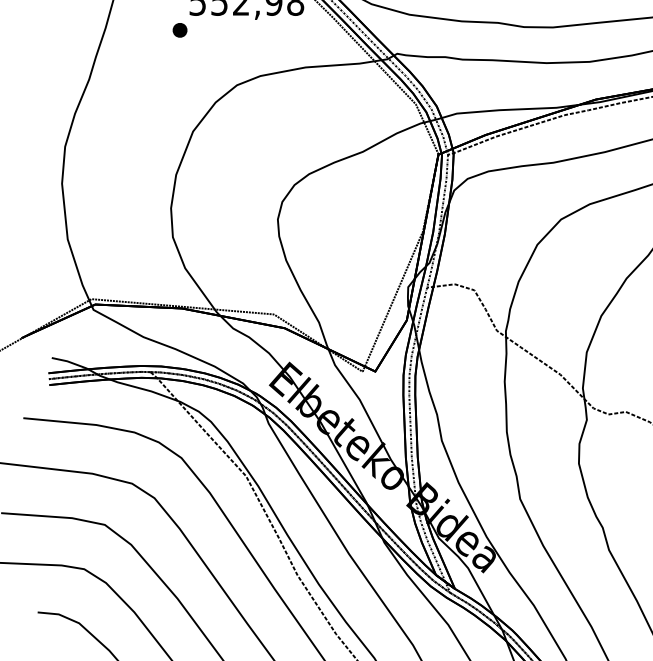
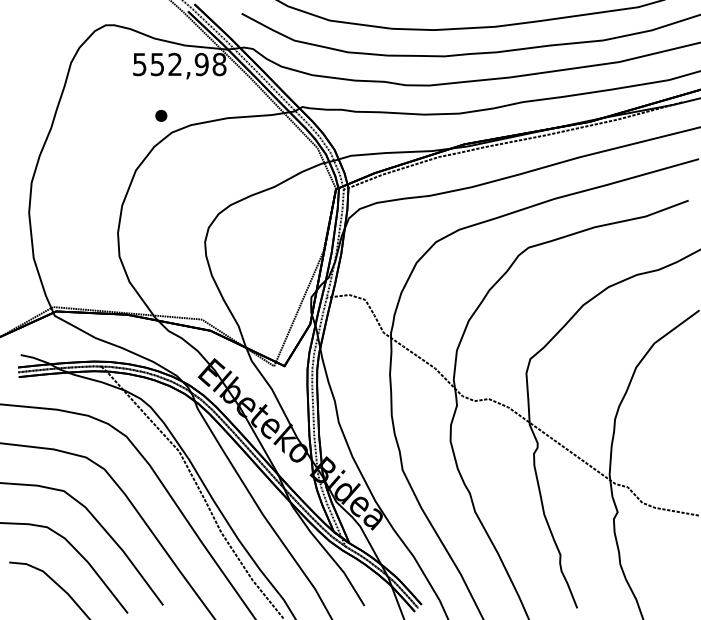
part: (180, 29) -> (161, 115), moved

